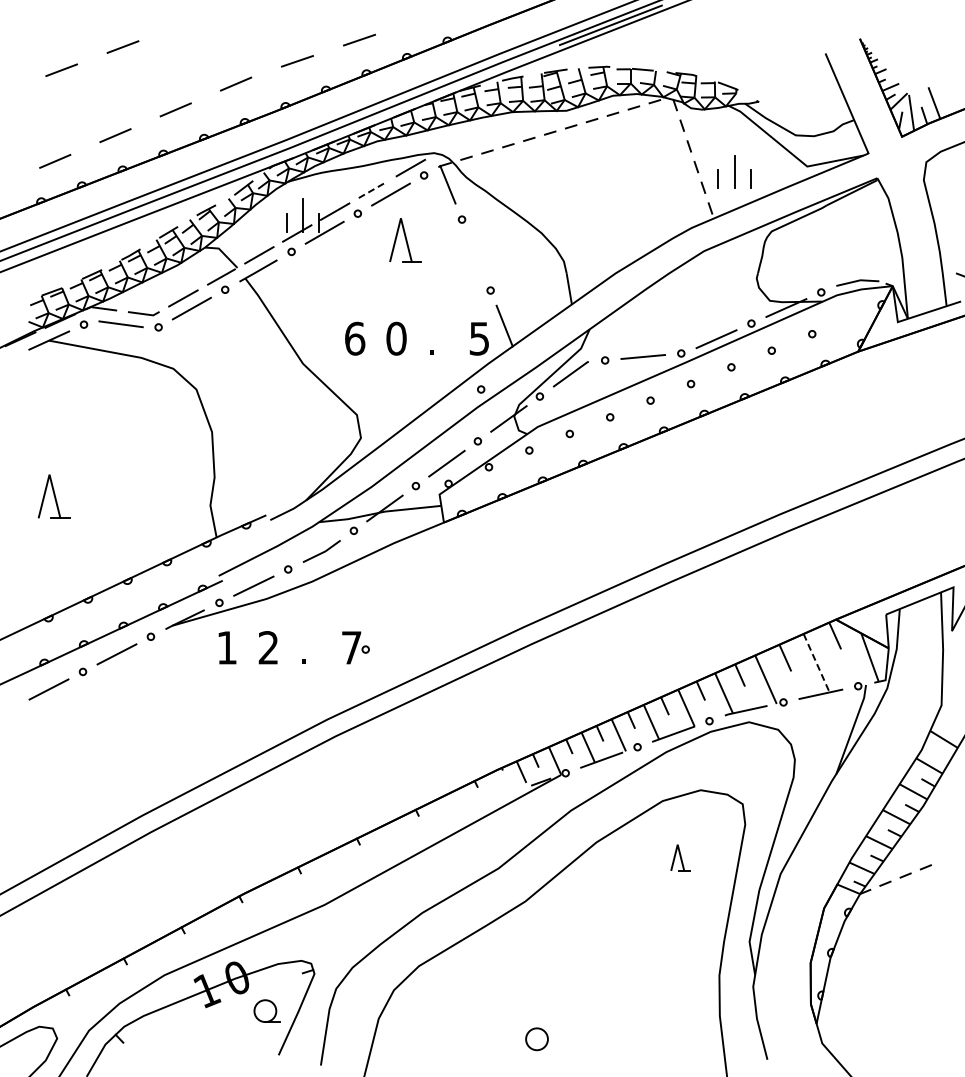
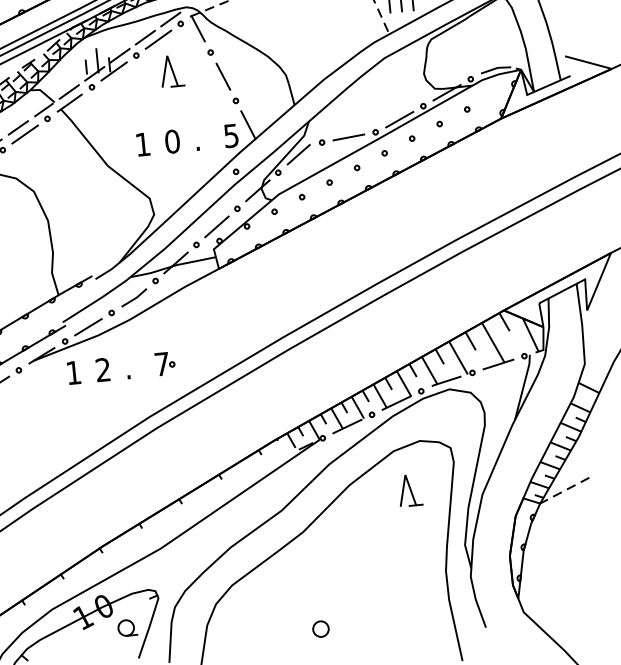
line: (373, 189) -> (145, 37), dashed -> solid
line: (476, 254) -> (223, 76), added
text: (355, 338) -> (143, 144), 6 -> 1
line: (816, 663) -> (493, 342), dashed -> solid
part: (680, 857) -> (410, 490), size x1.67

